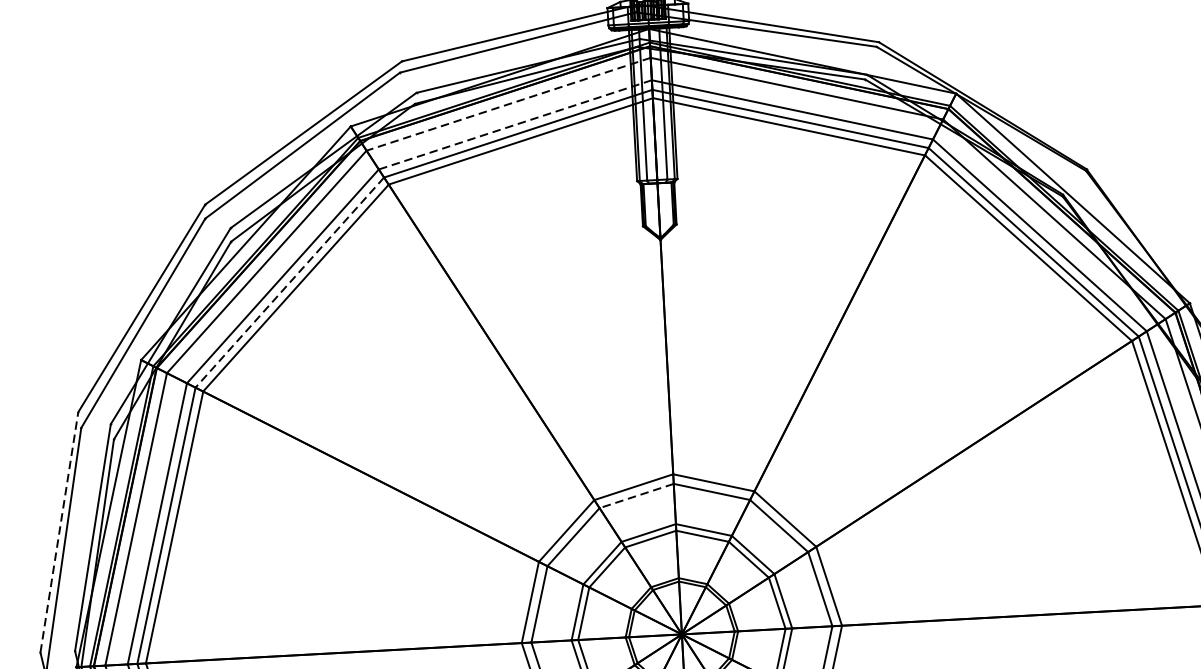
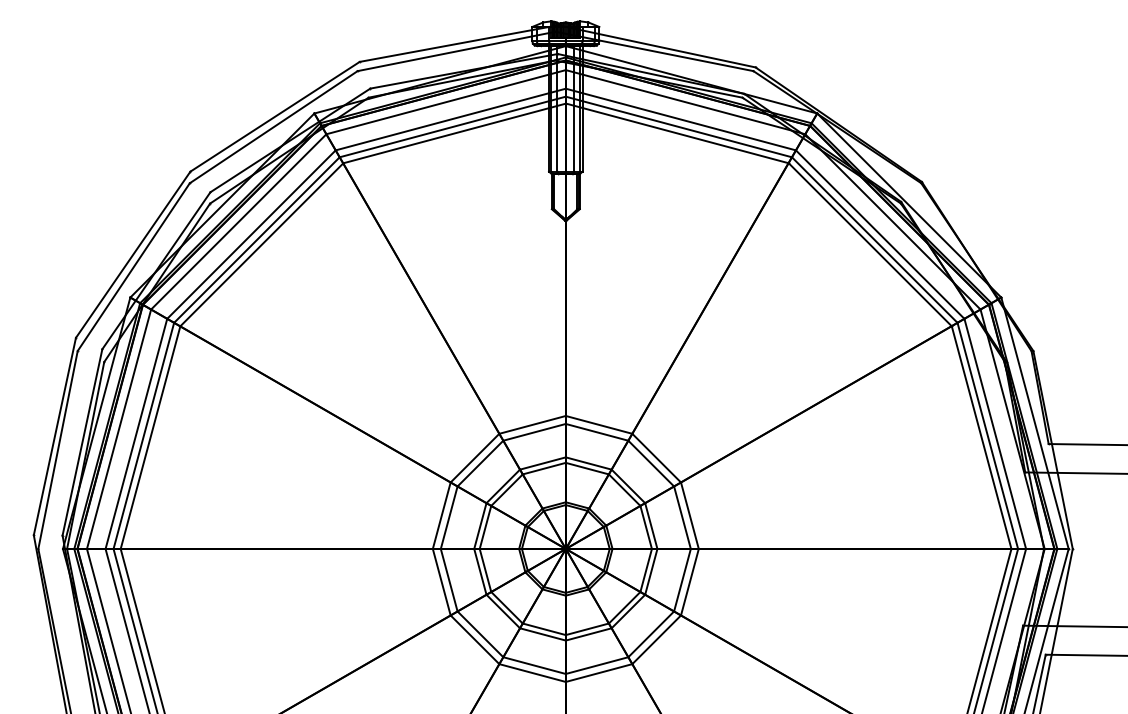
line: (509, 104) -> (446, 102), dashed -> solid
line: (515, 124) -> (450, 119), dashed -> solid
line: (289, 283) -> (256, 240), dashed -> solid
line: (636, 496) -> (534, 432), dashed -> solid
line: (58, 532) -> (54, 436), dashed -> solid

